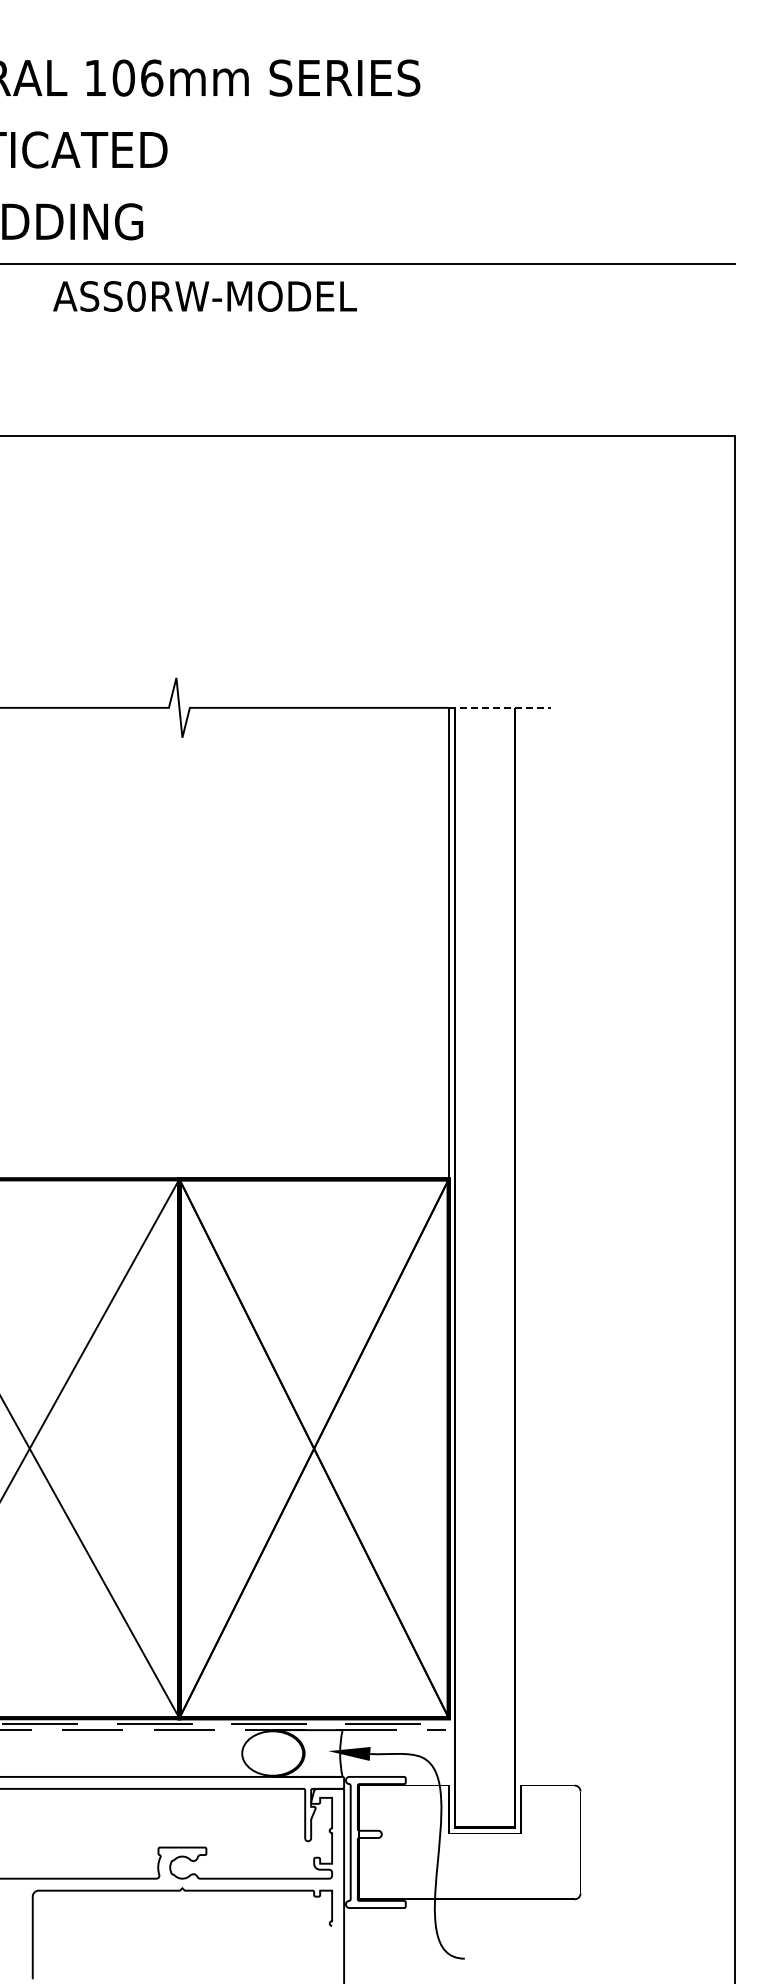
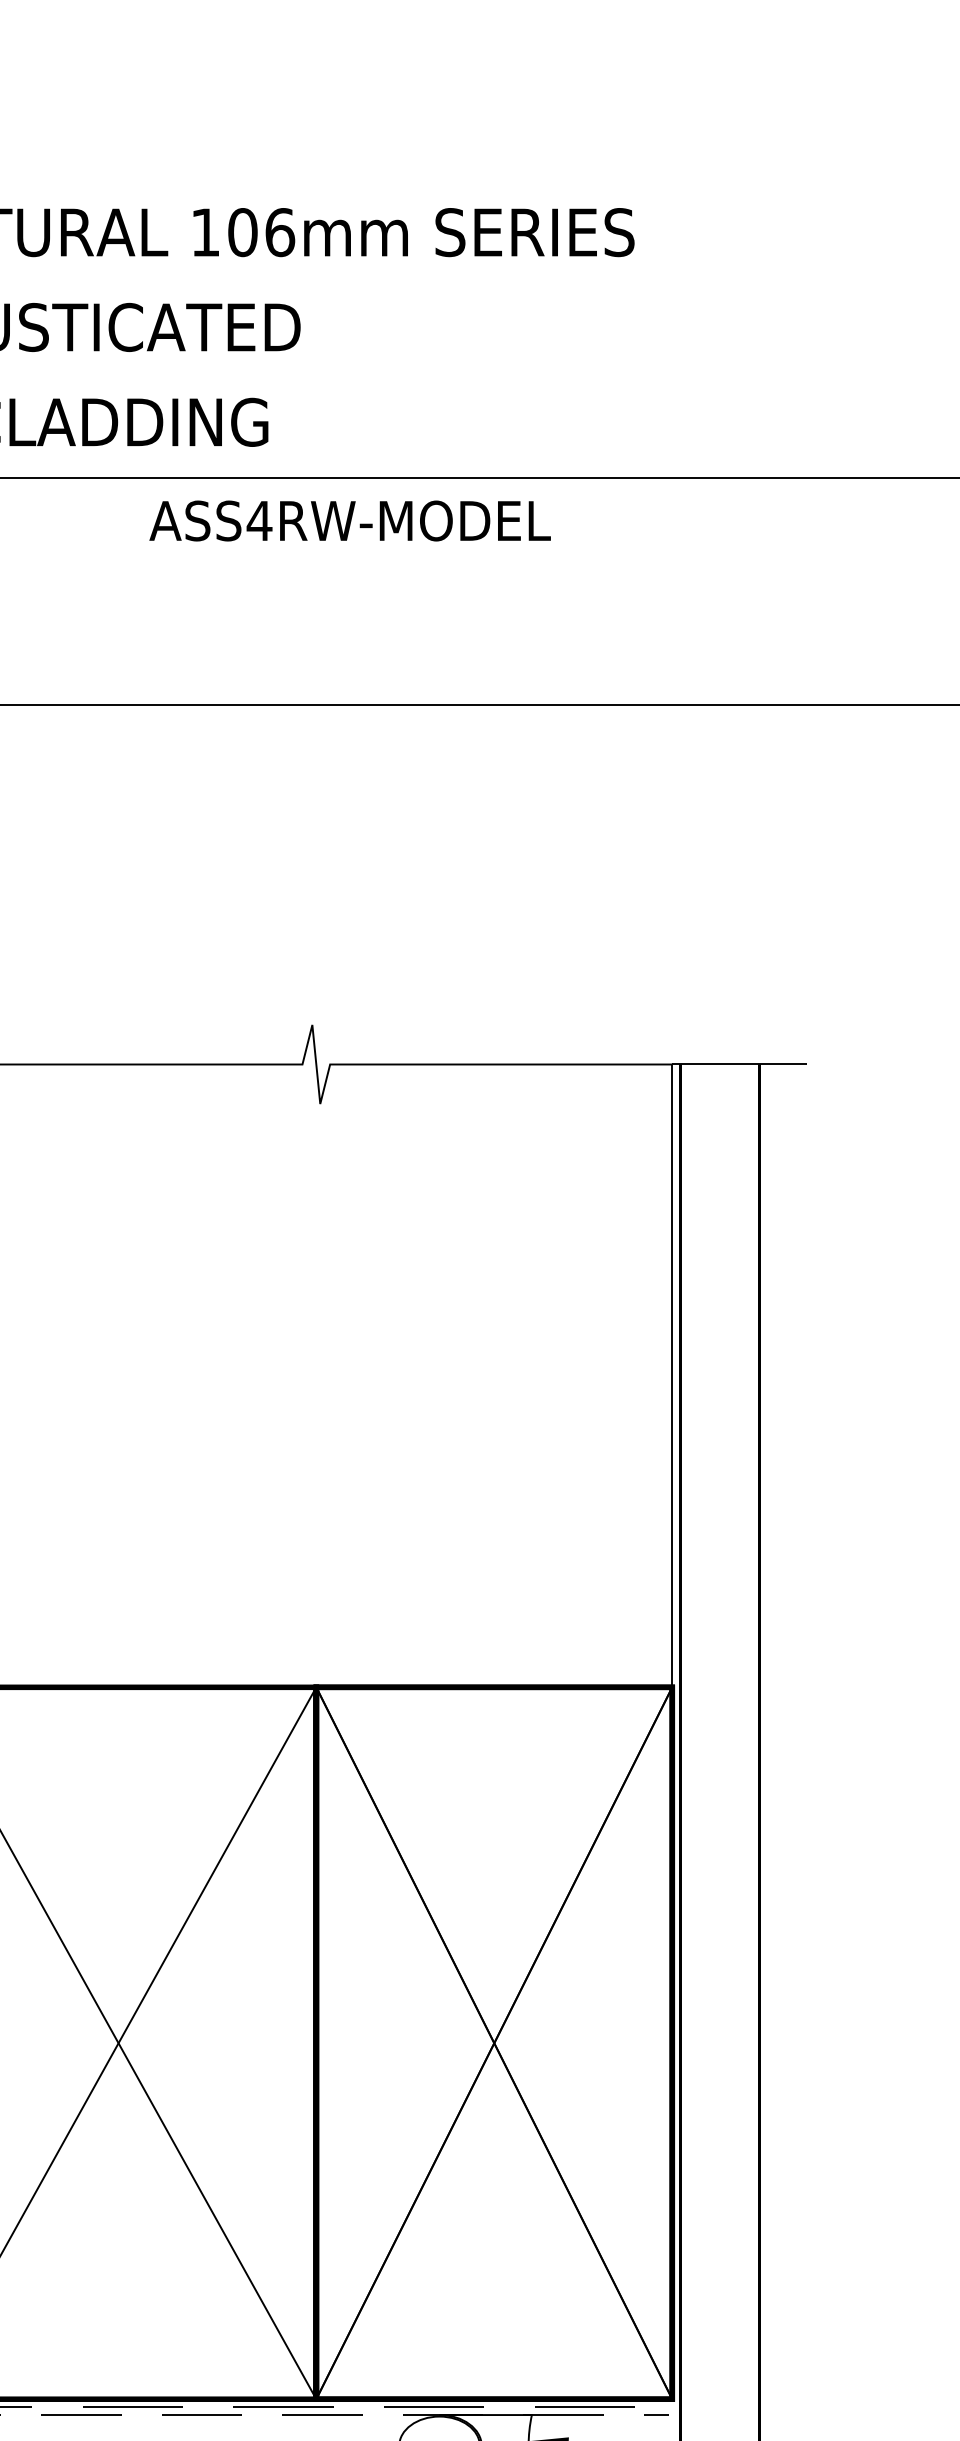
text: (136, 296) -> (259, 521), ASS0RW-MODEL -> ASS4RW-MODEL
line: (499, 707) -> (739, 1064), dashed -> solid

